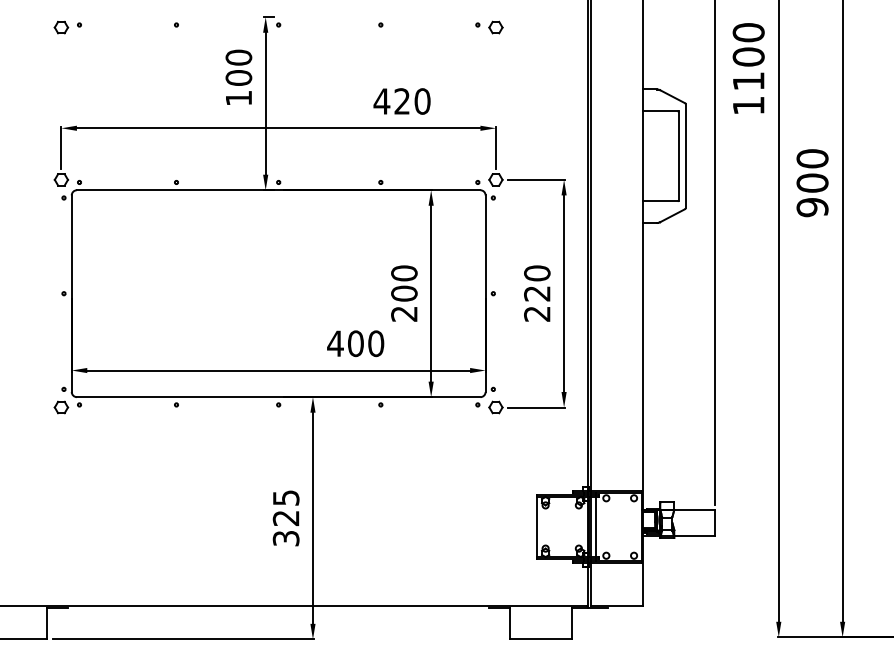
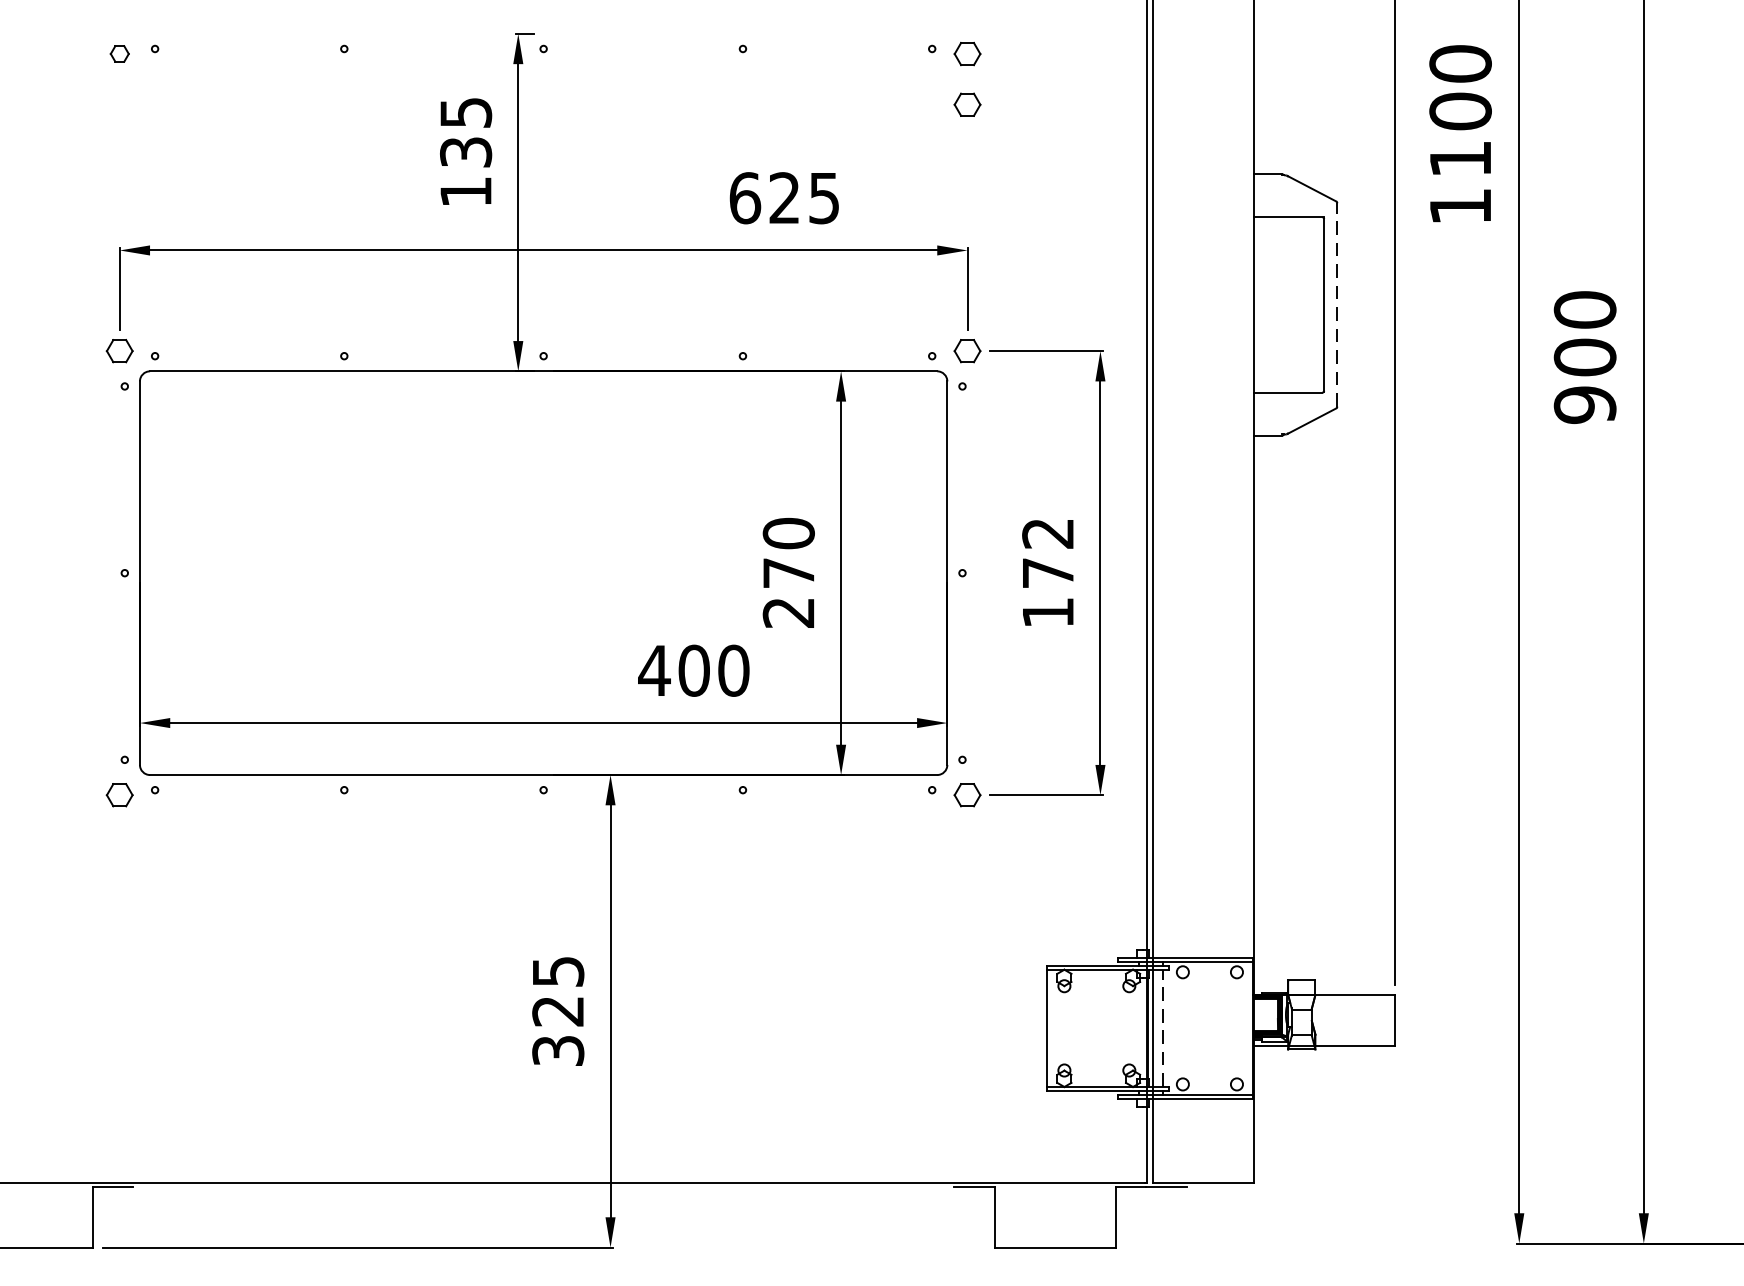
part: (61, 27) -> (119, 53), size x0.7
part: (495, 53) -> (966, 104), added
text: (238, 67) -> (465, 131), 100 -> 135
text: (401, 101) -> (783, 198), 420 -> 625
line: (685, 155) -> (1337, 303), solid -> dashed
text: (404, 293) -> (789, 572), 200 -> 270
text: (537, 293) -> (1048, 572), 220 -> 172
line: (595, 526) -> (1161, 1027), solid -> dashed

